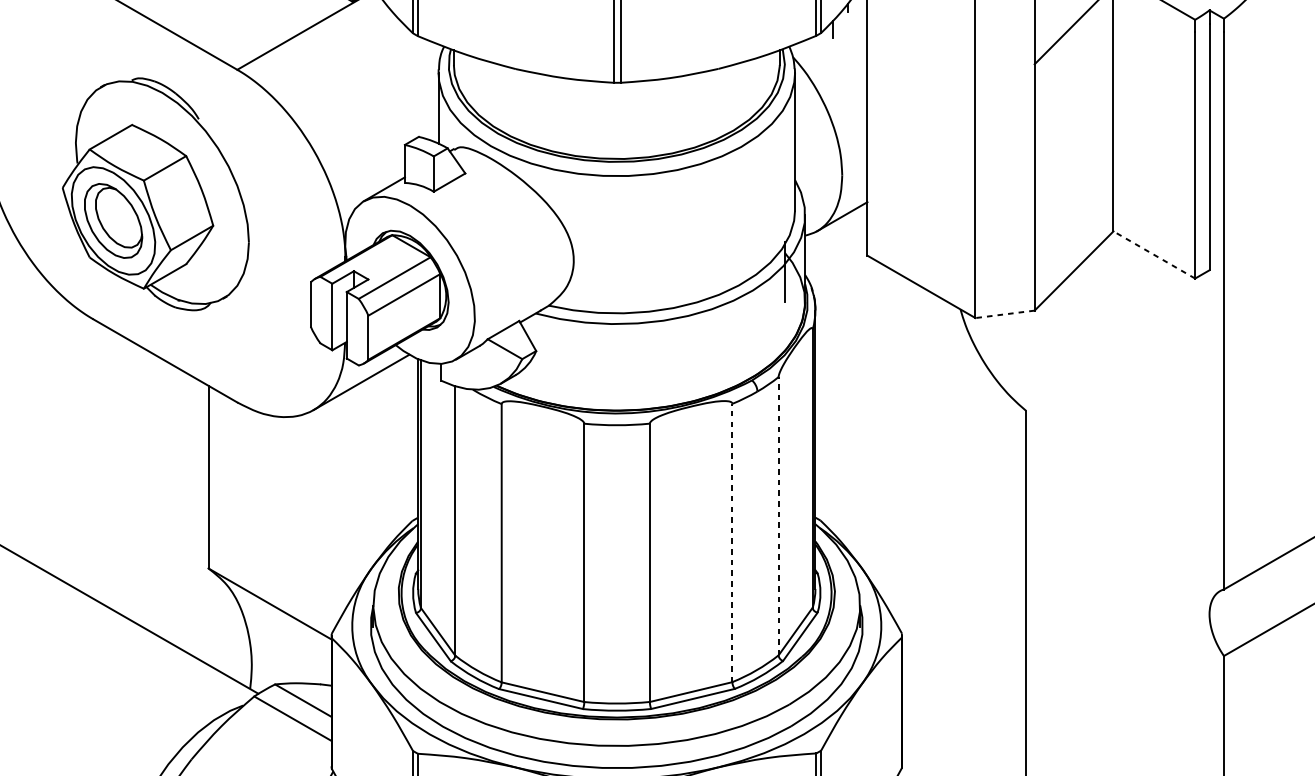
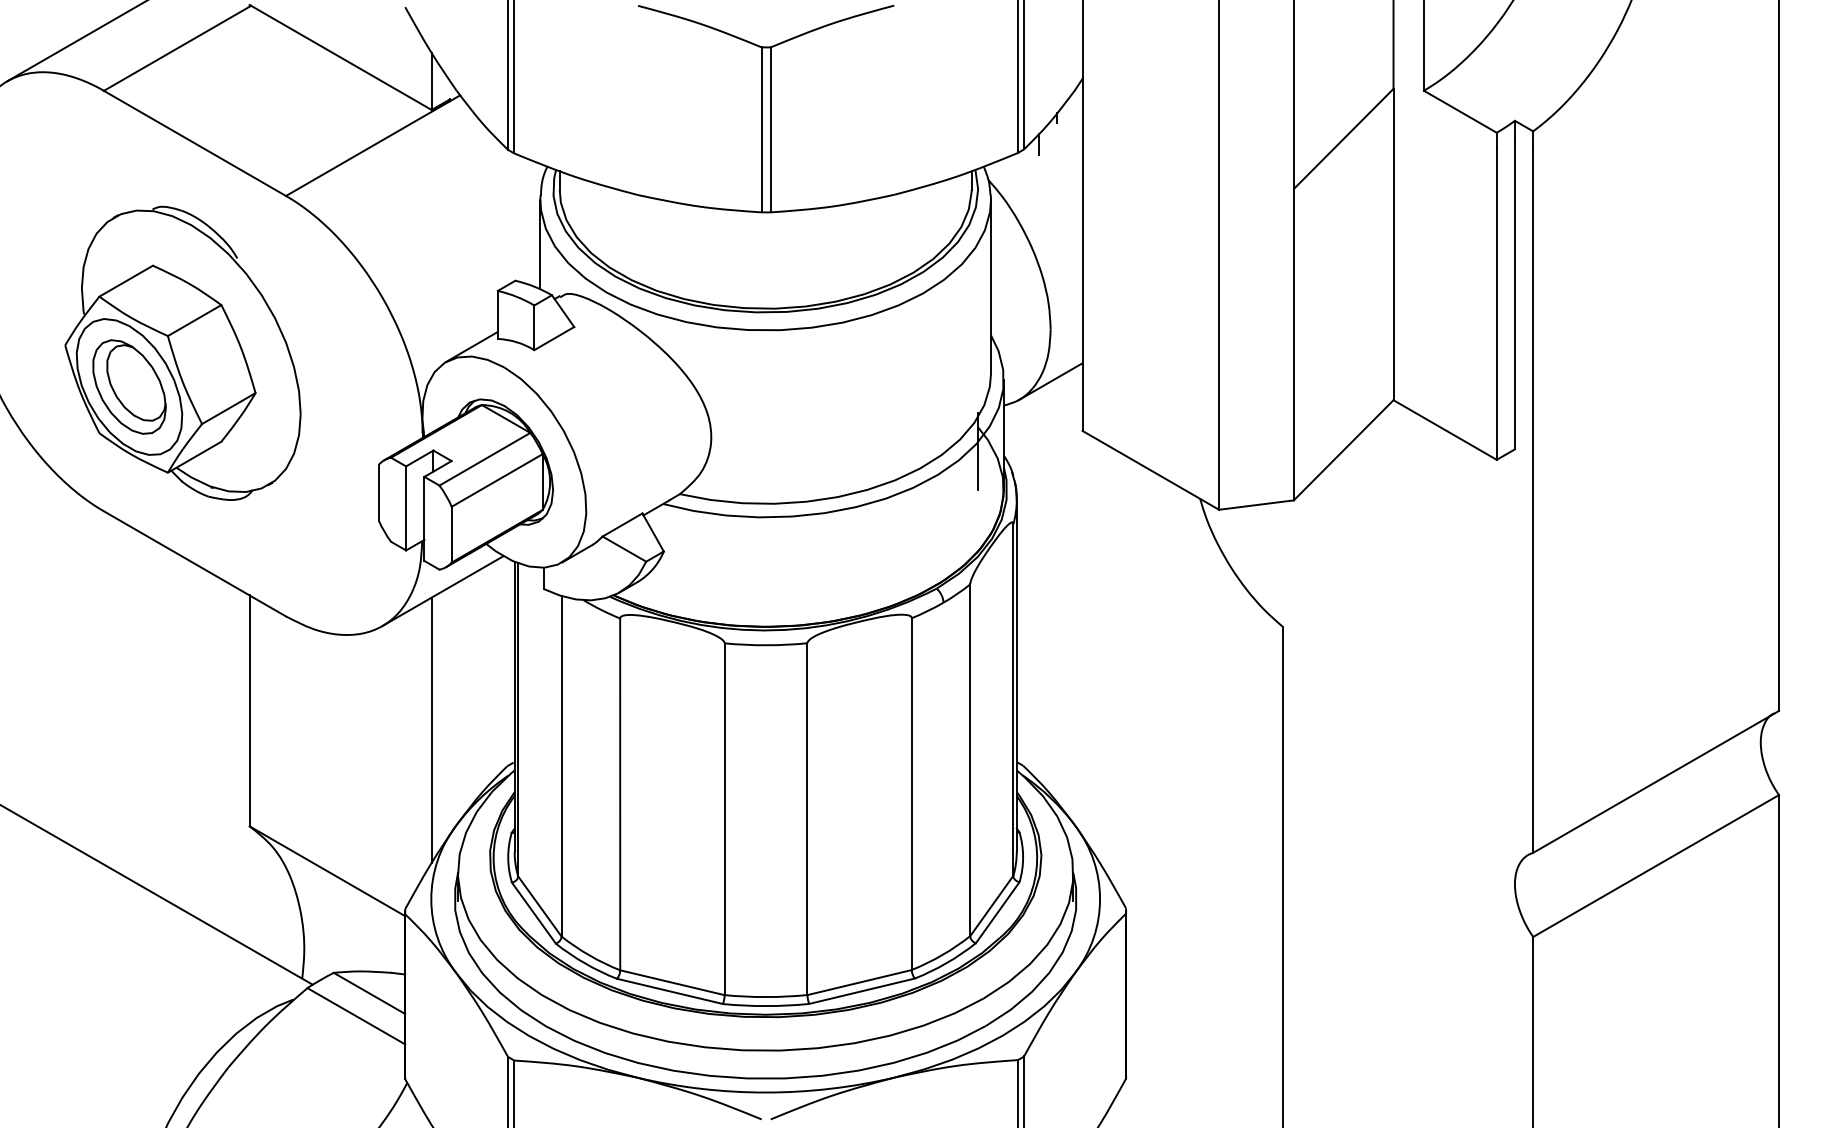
line: (1154, 255) -> (1445, 430), dashed -> solid
line: (1005, 314) -> (1256, 505), dashed -> solid
line: (352, 491) -> (431, 729), added
line: (778, 516) -> (970, 760), dashed -> solid
line: (732, 543) -> (911, 794), dashed -> solid

